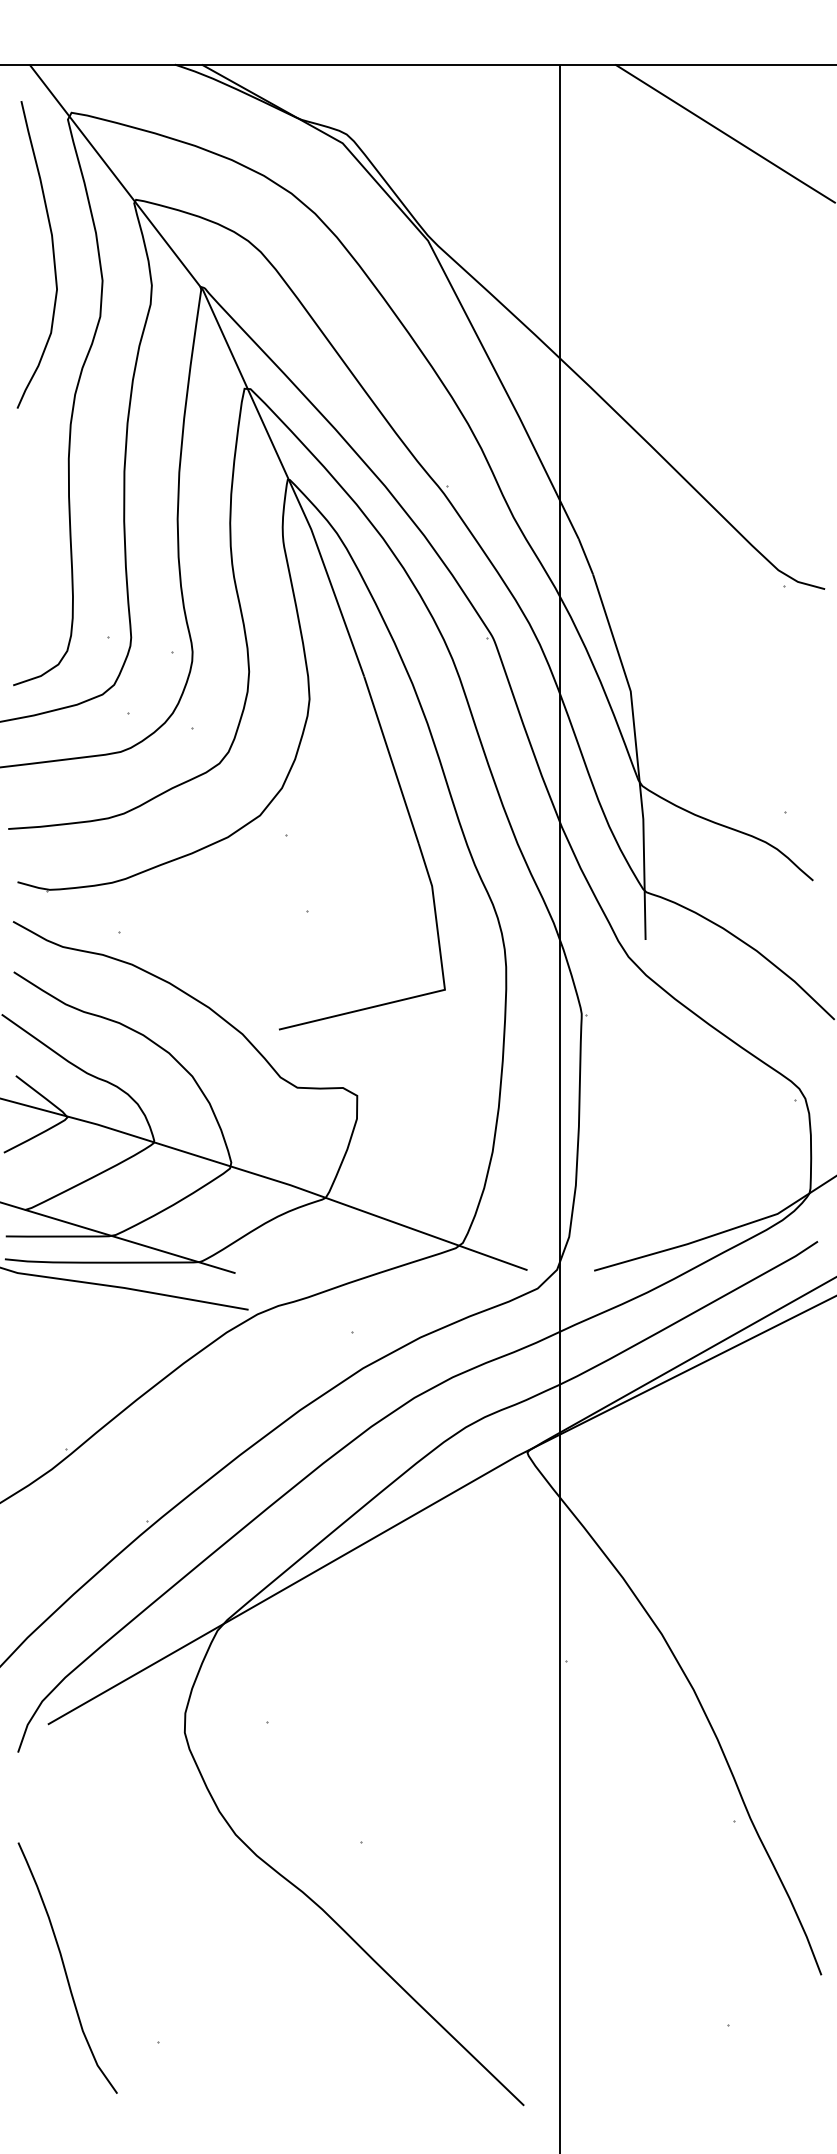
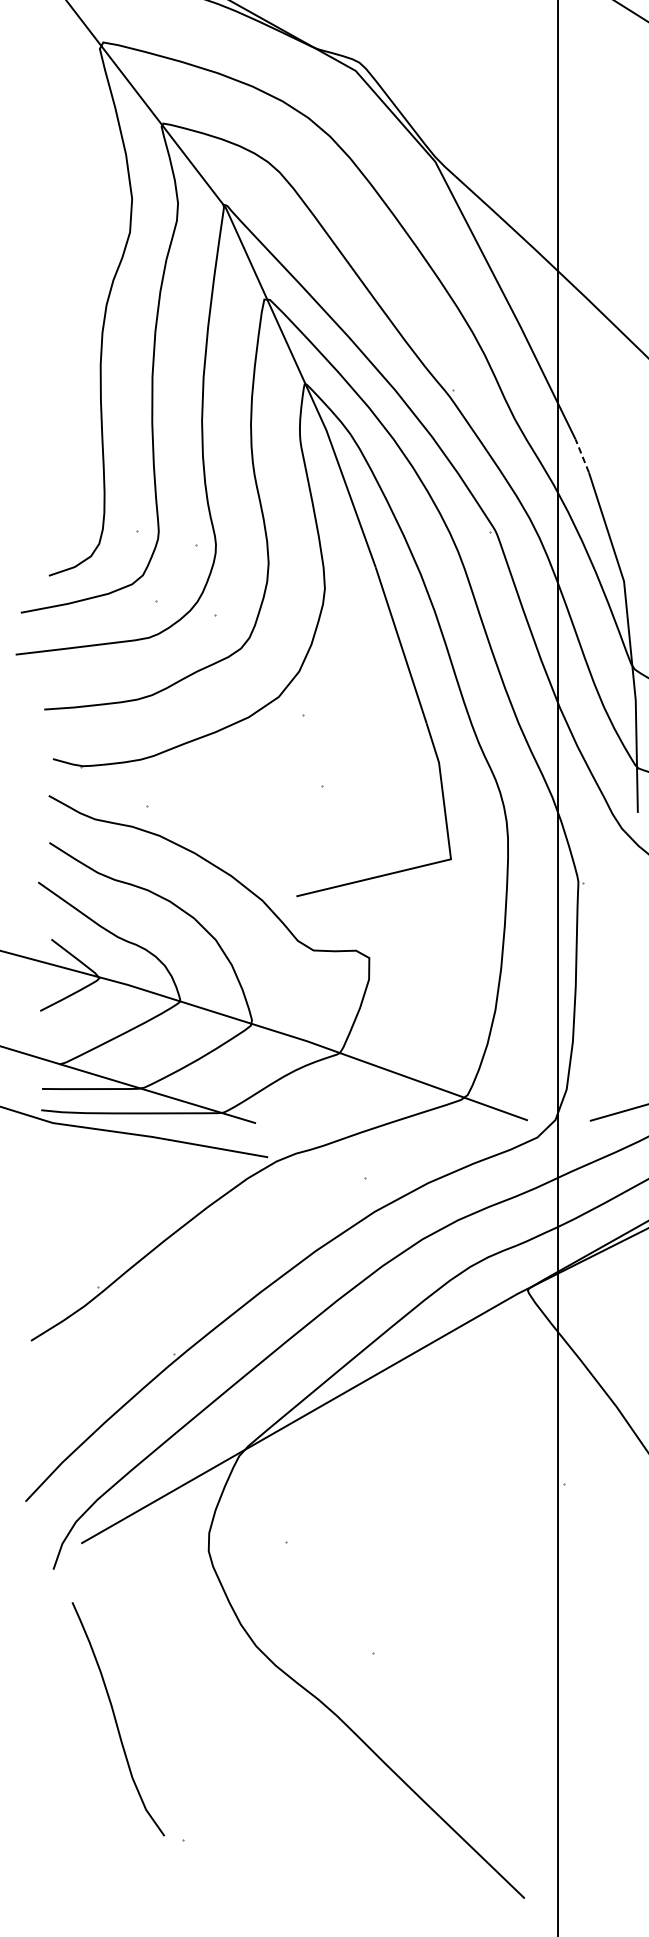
curve: (52, 254) -> (85, 174), removed
line: (585, 556) -> (581, 455), solid -> dashed
curve: (65, 1967) -> (116, 1718), moved

